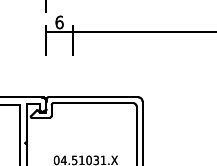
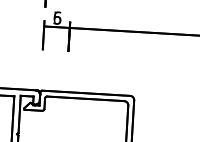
text: (59, 22) -> (57, 18), 6 -> 5

